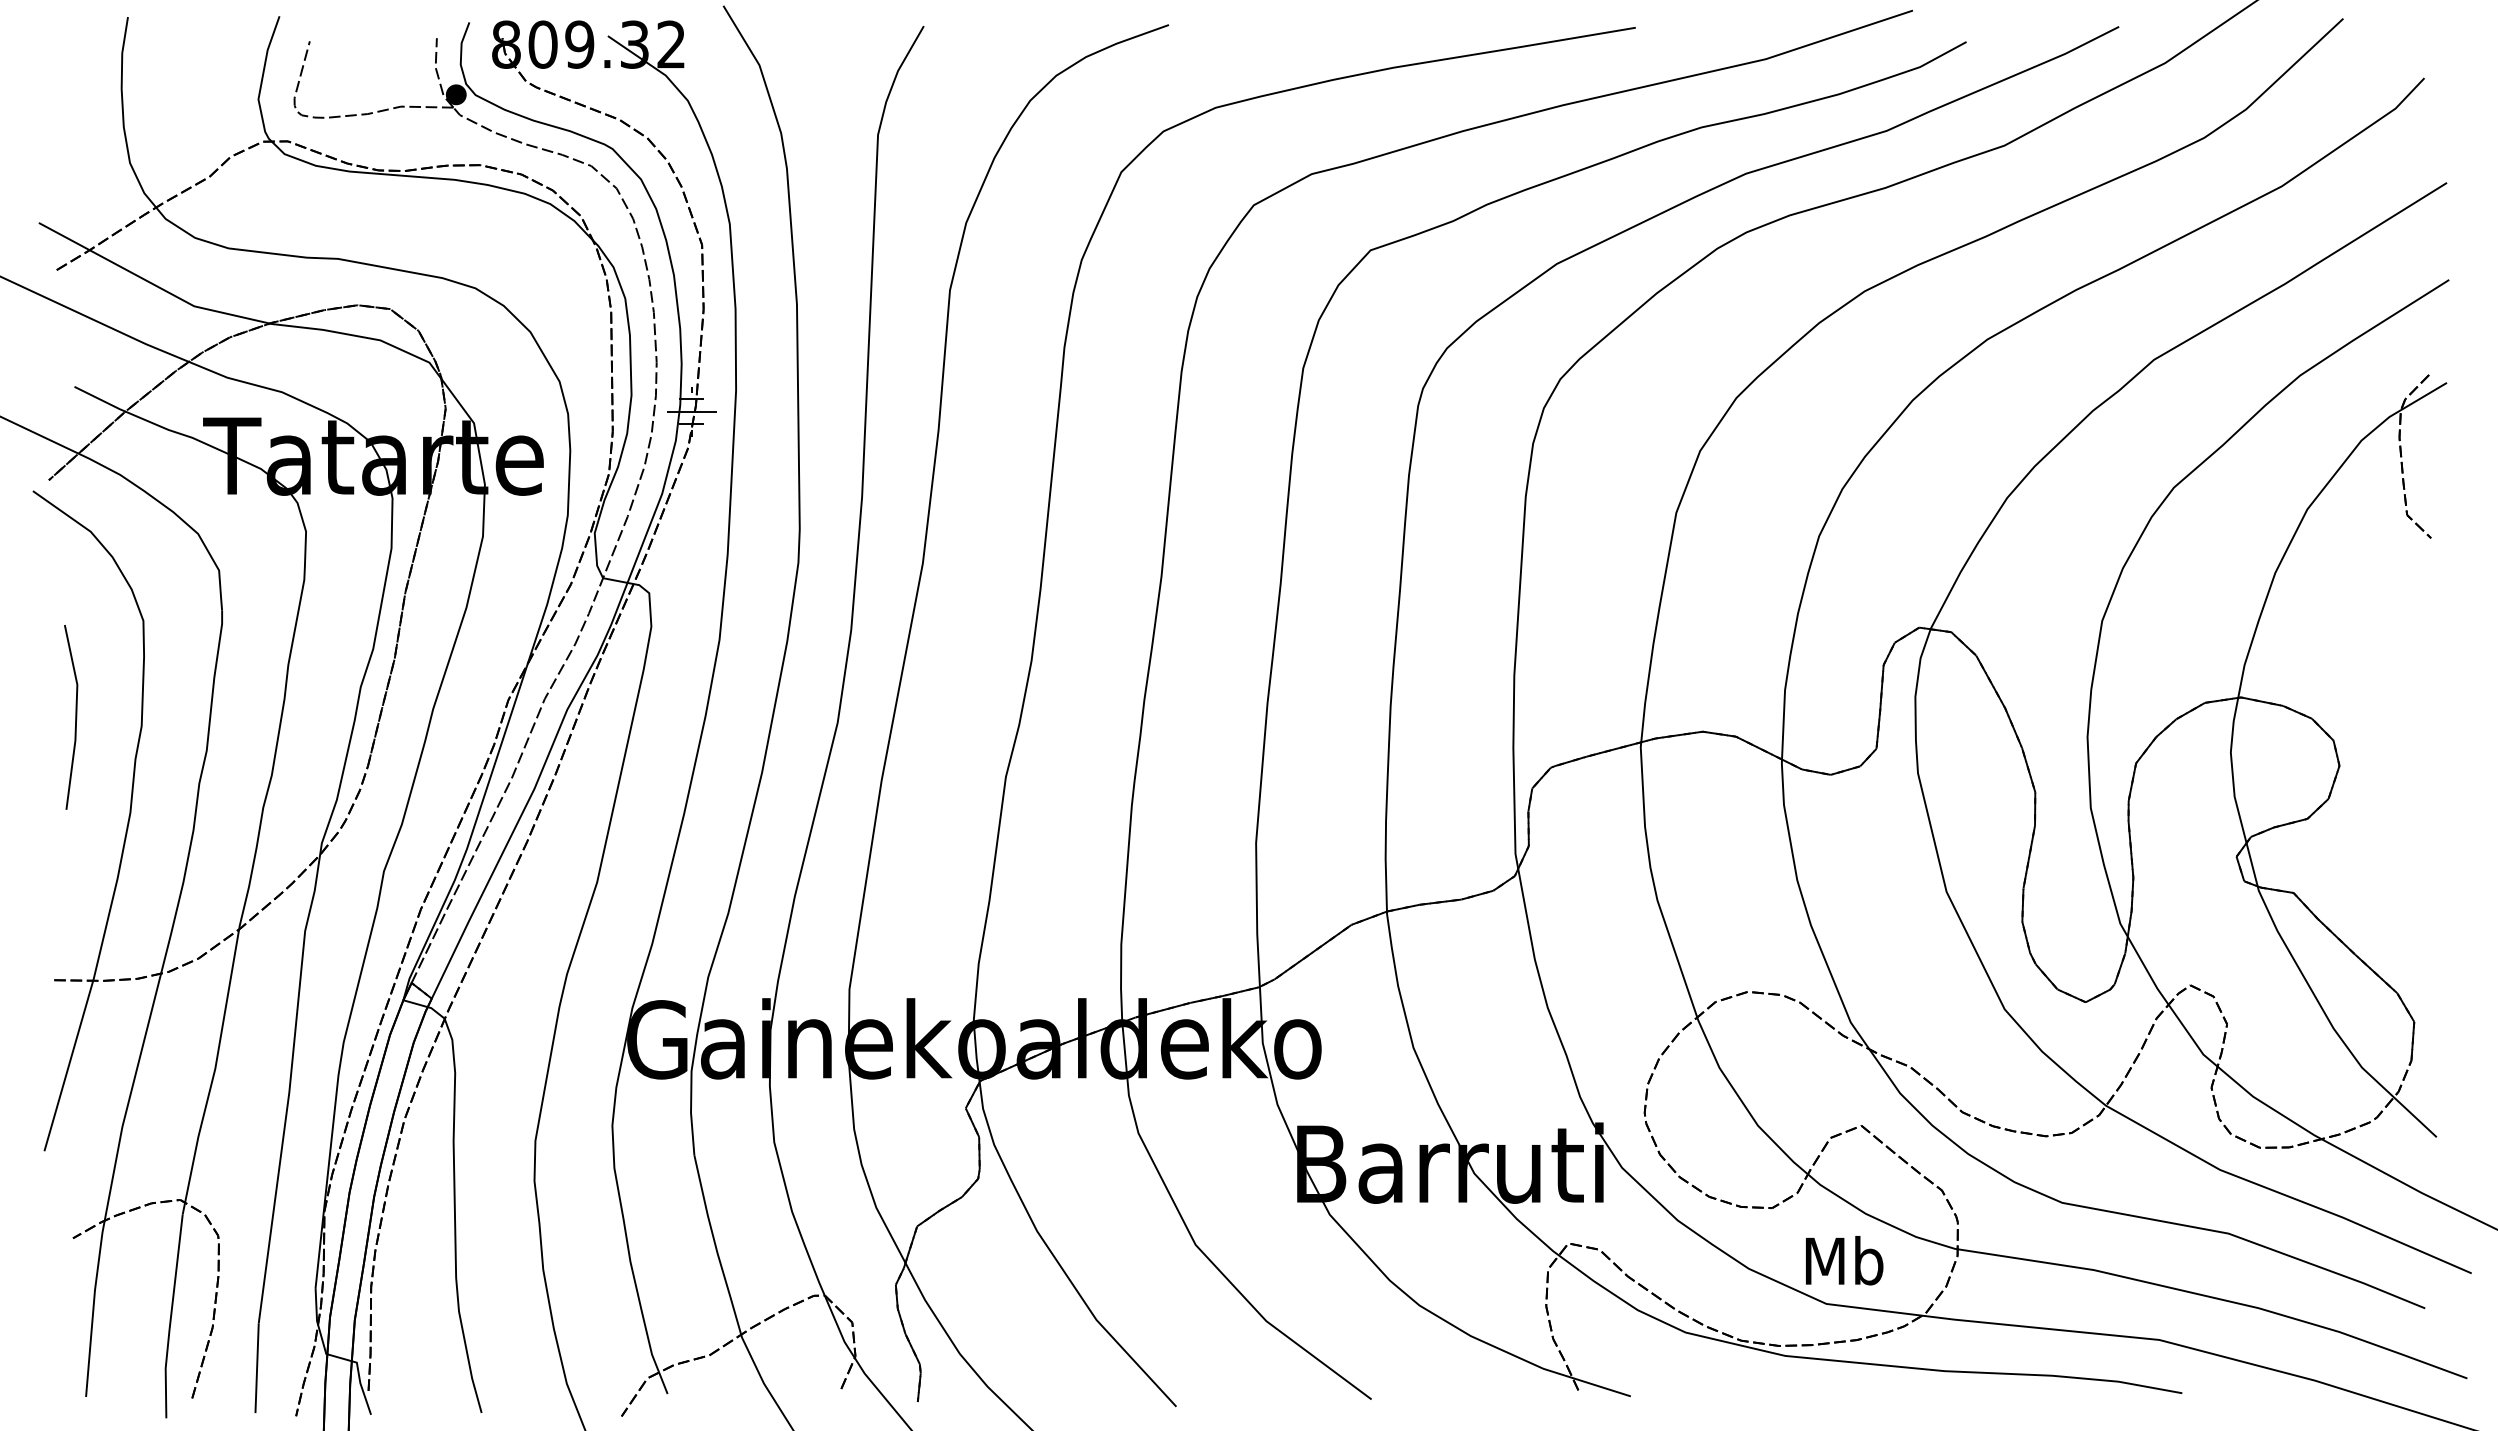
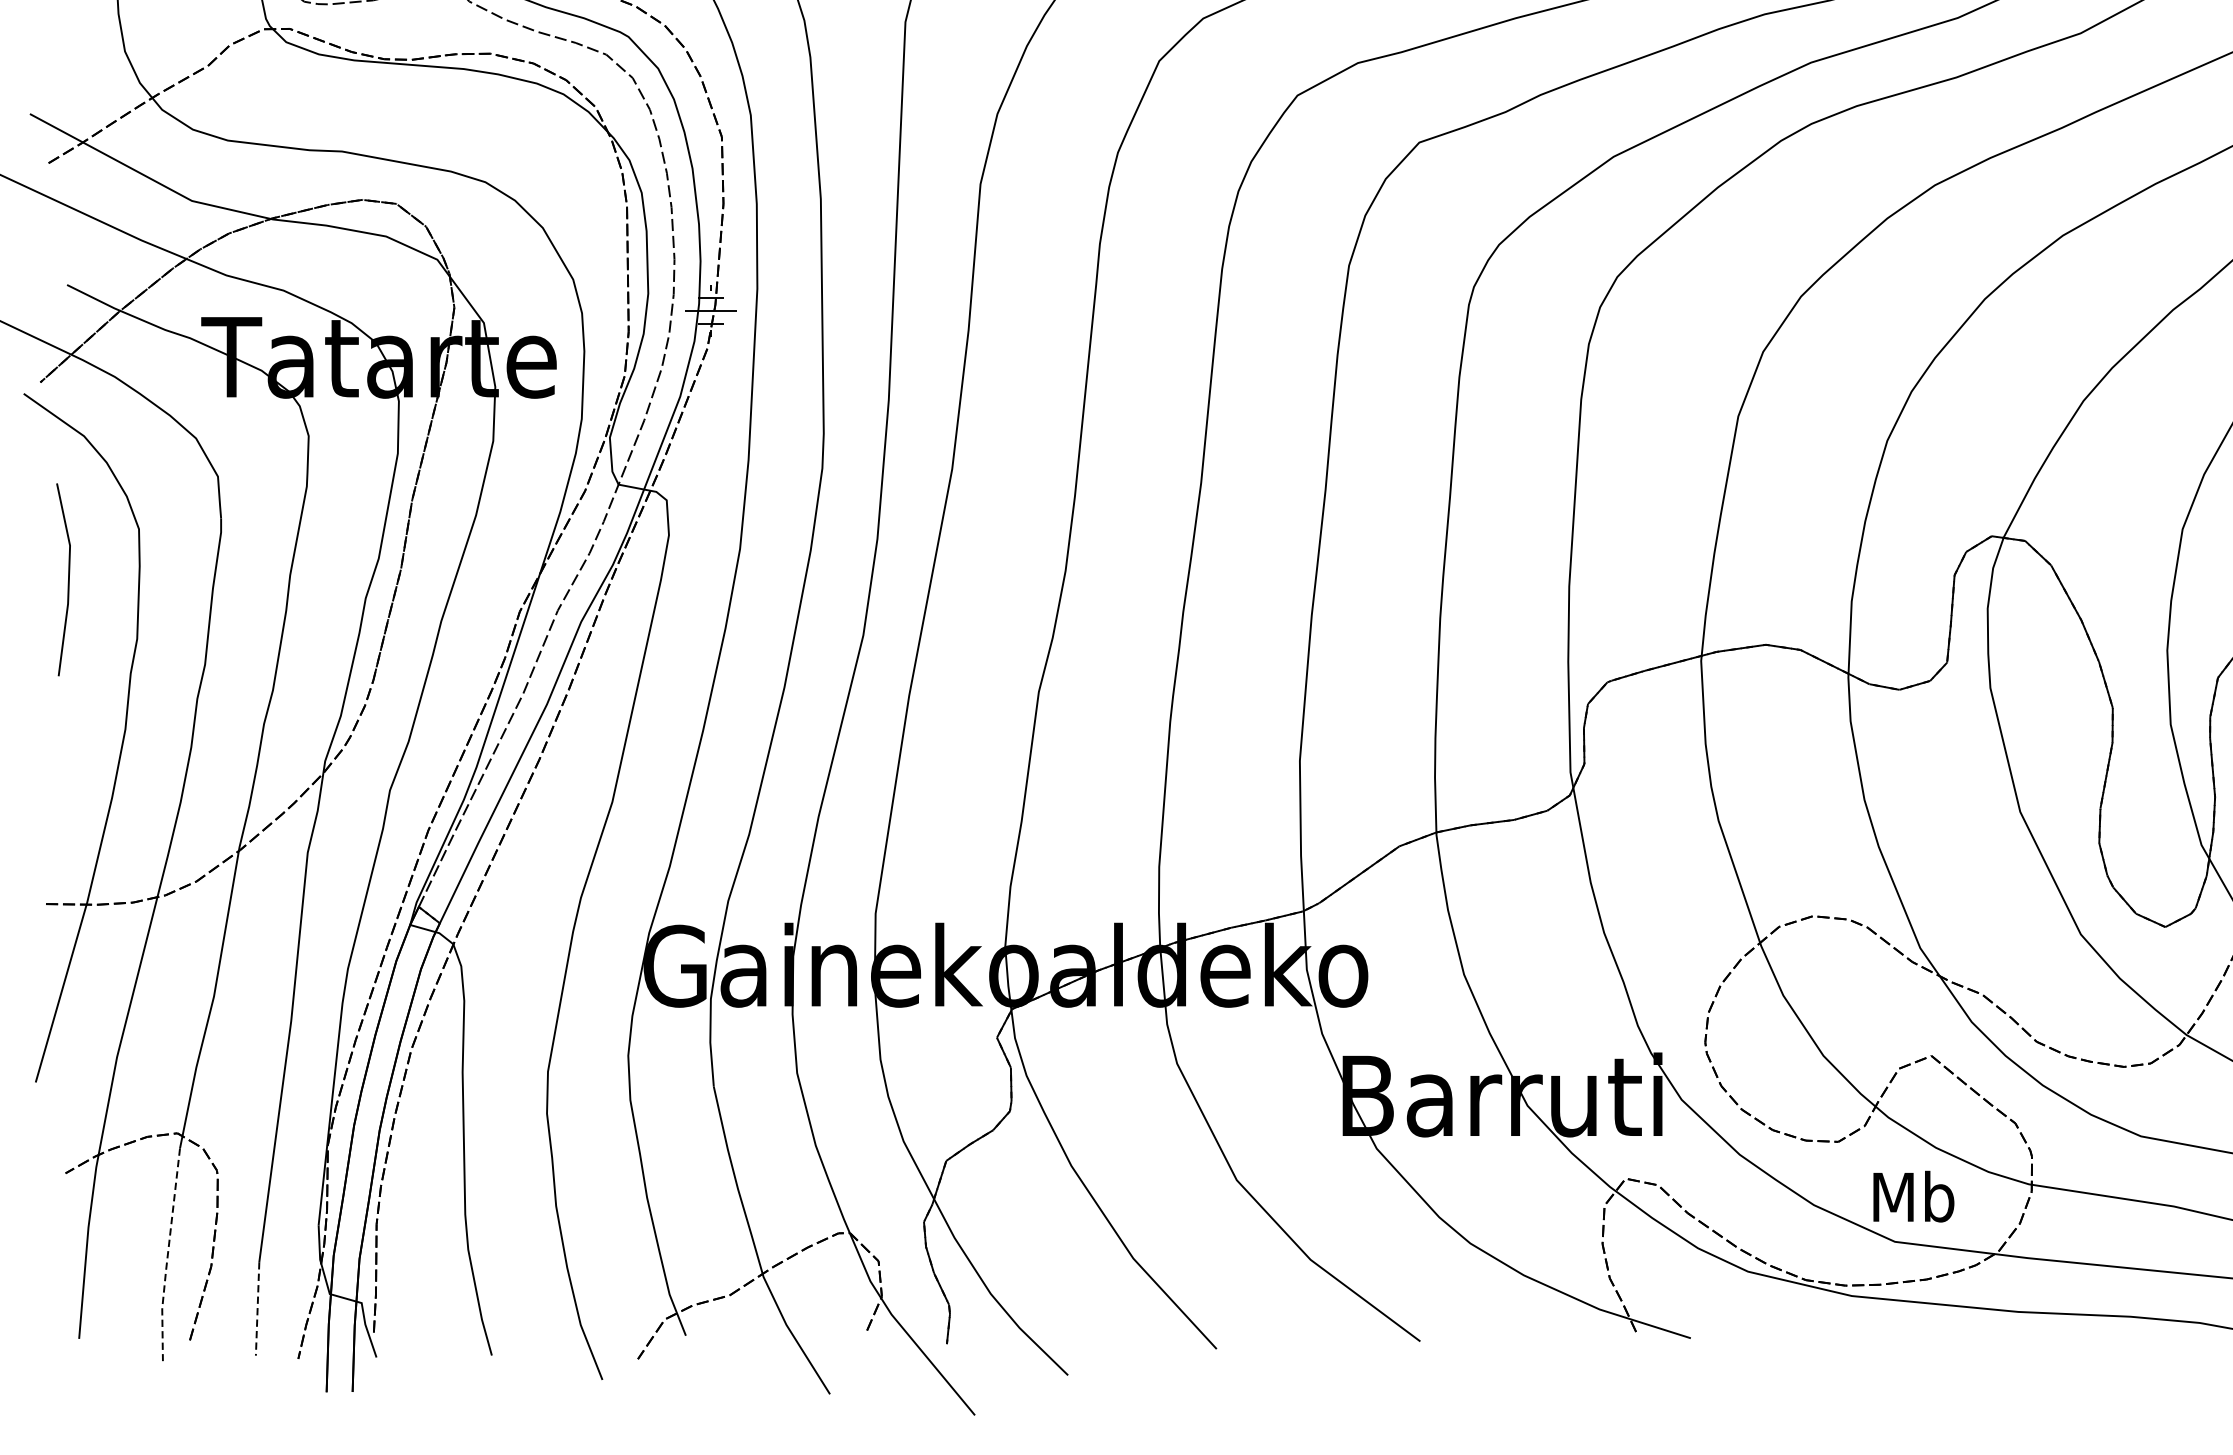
line: (75, 717) -> (68, 579), moved
line: (170, 1317) -> (167, 1255), solid -> dashed
line: (257, 1368) -> (258, 1309), solid -> dashed

